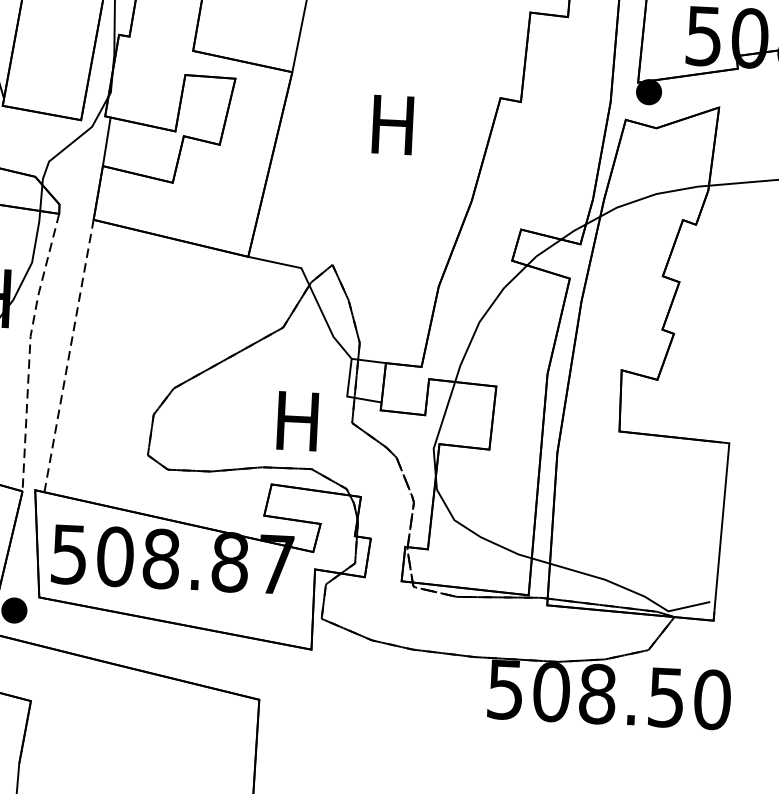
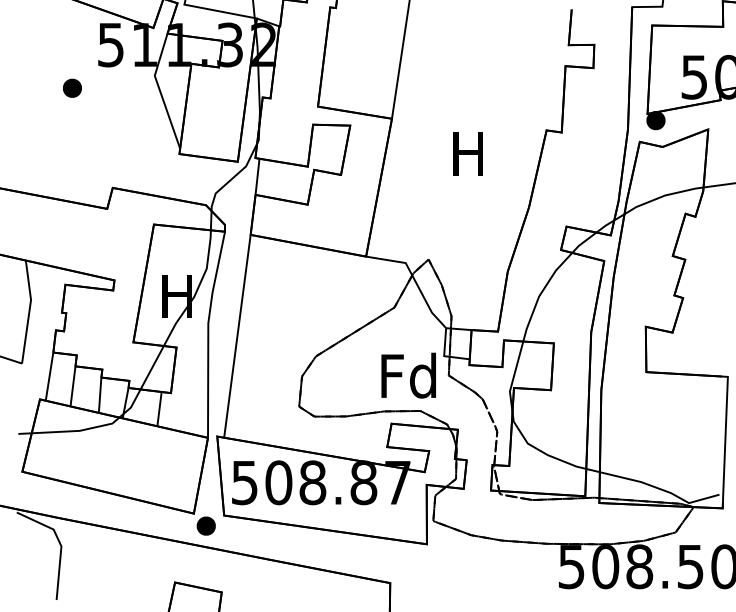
line: (30, 350) -> (208, 333), dashed -> solid
line: (69, 354) -> (237, 335), dashed -> solid
text: (297, 420) -> (408, 375), H -> Fd

